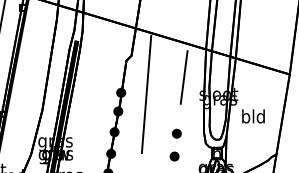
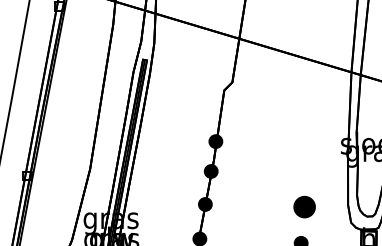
line: (183, 77) -> (315, 117), removed
line: (146, 94) -> (256, 144), removed
part: (176, 133) -> (304, 206), size x1.6

